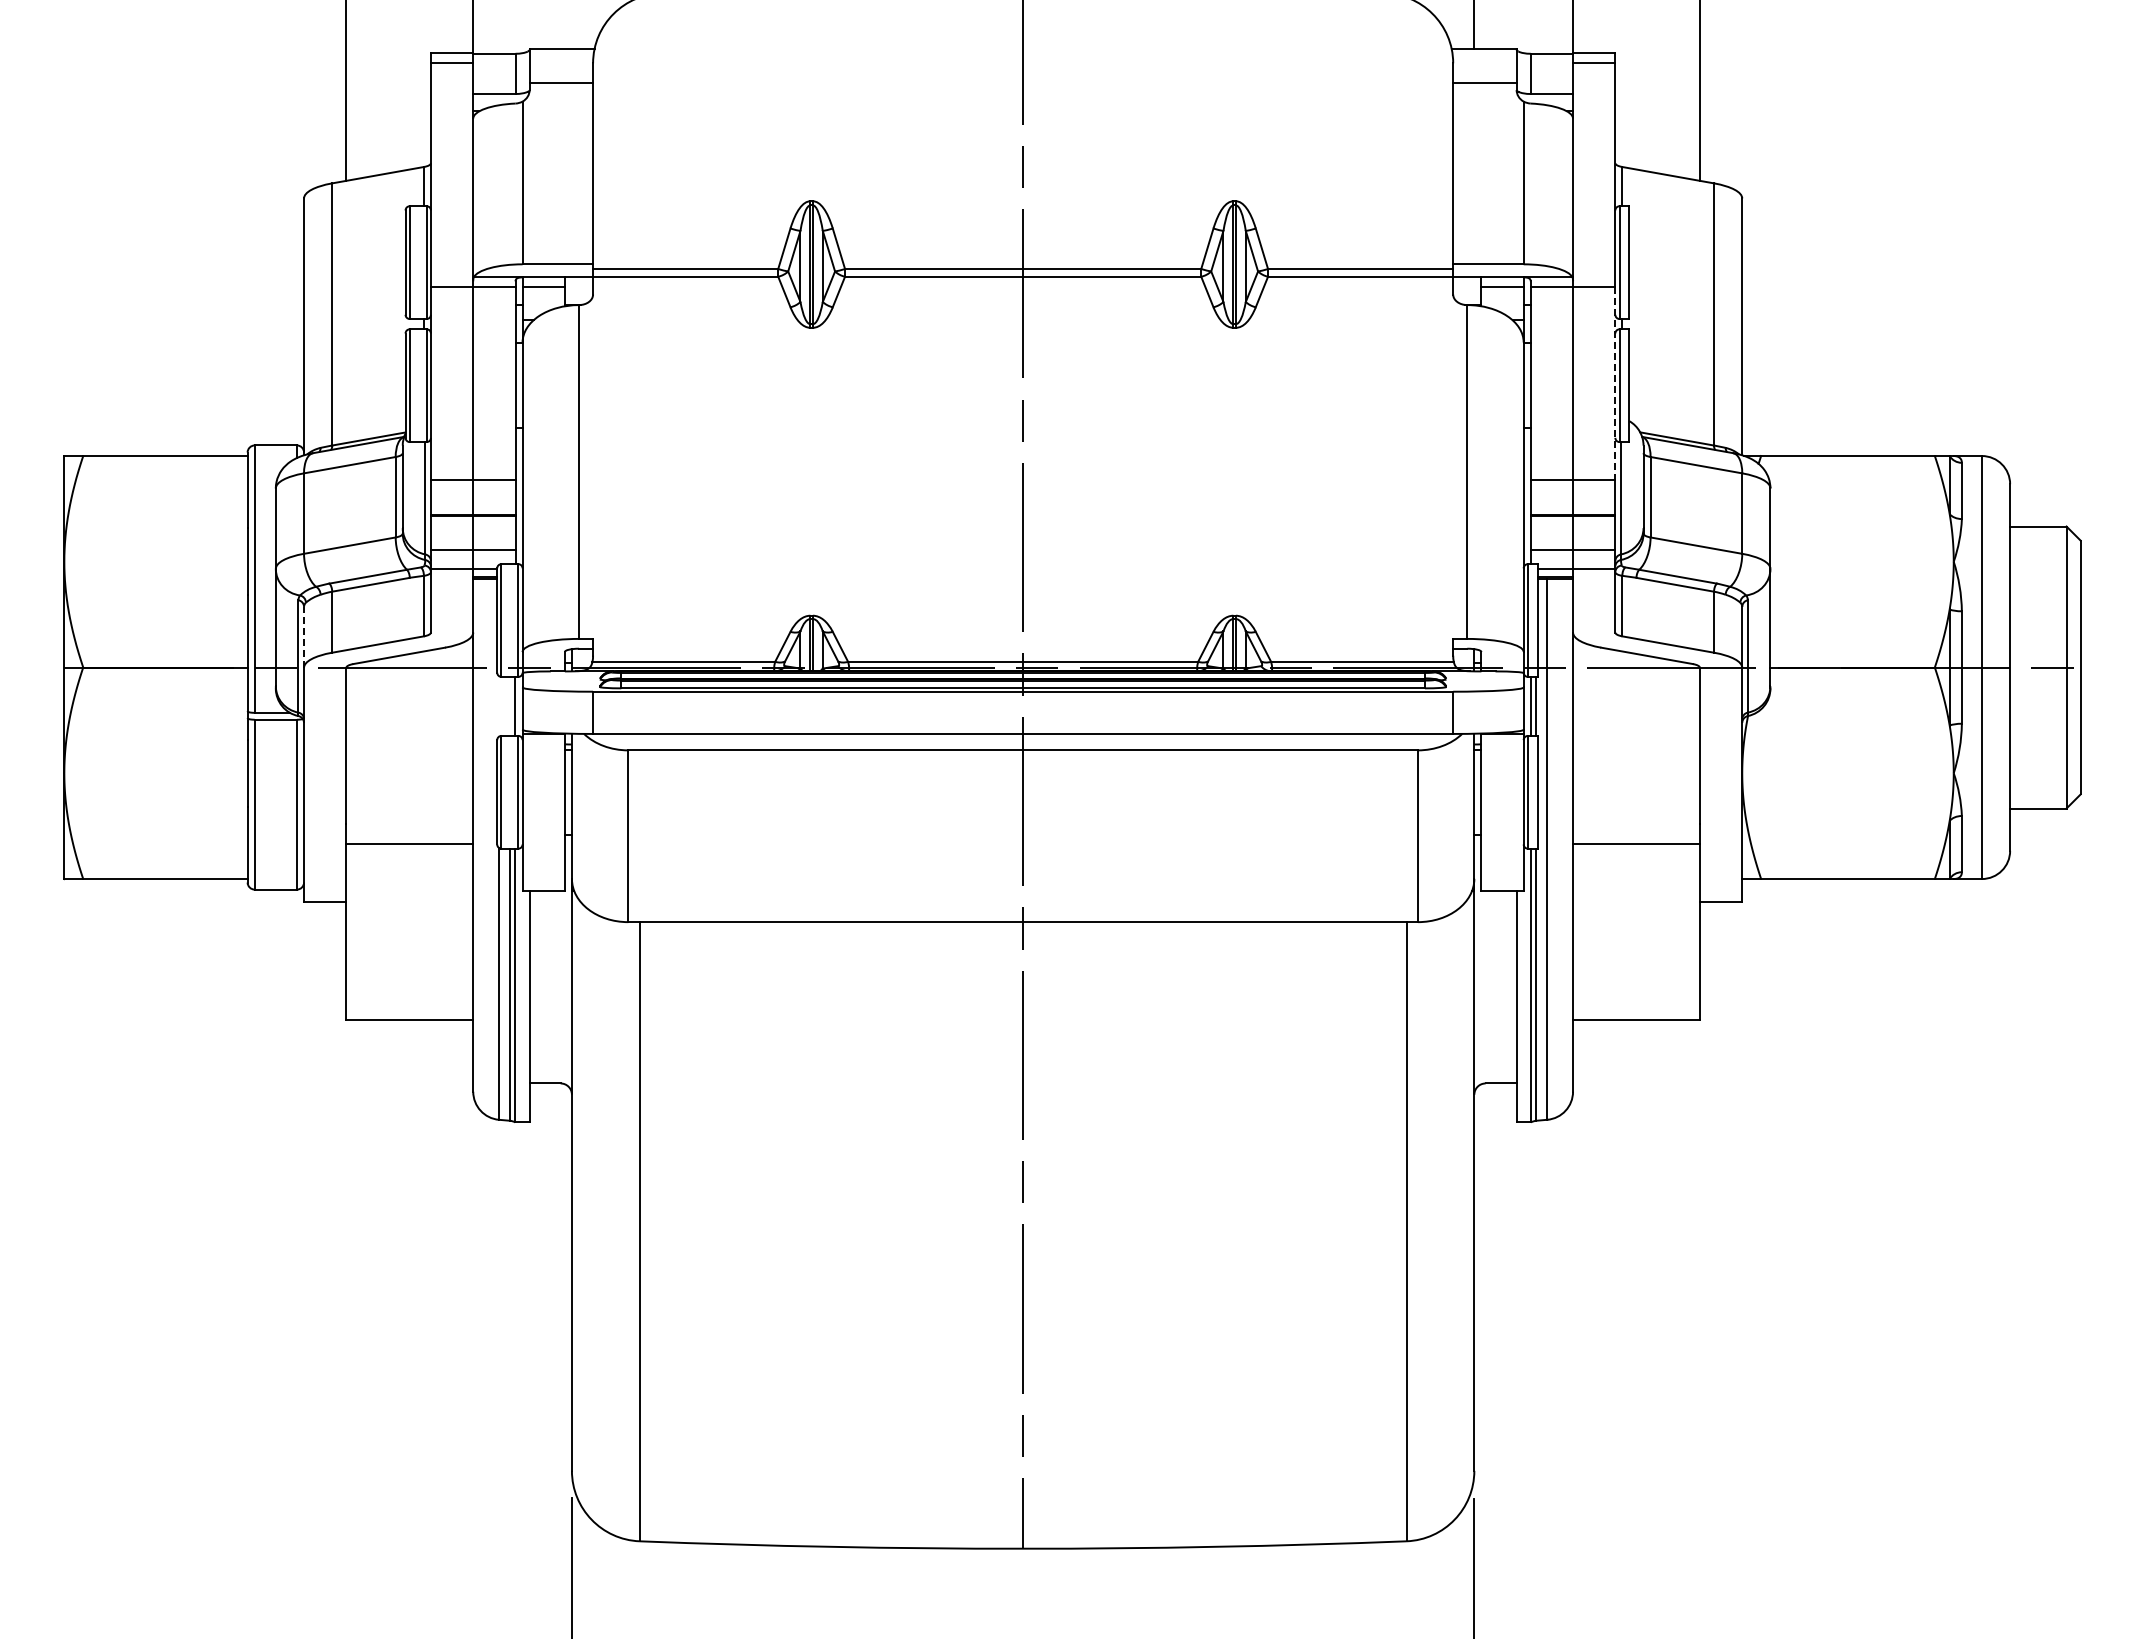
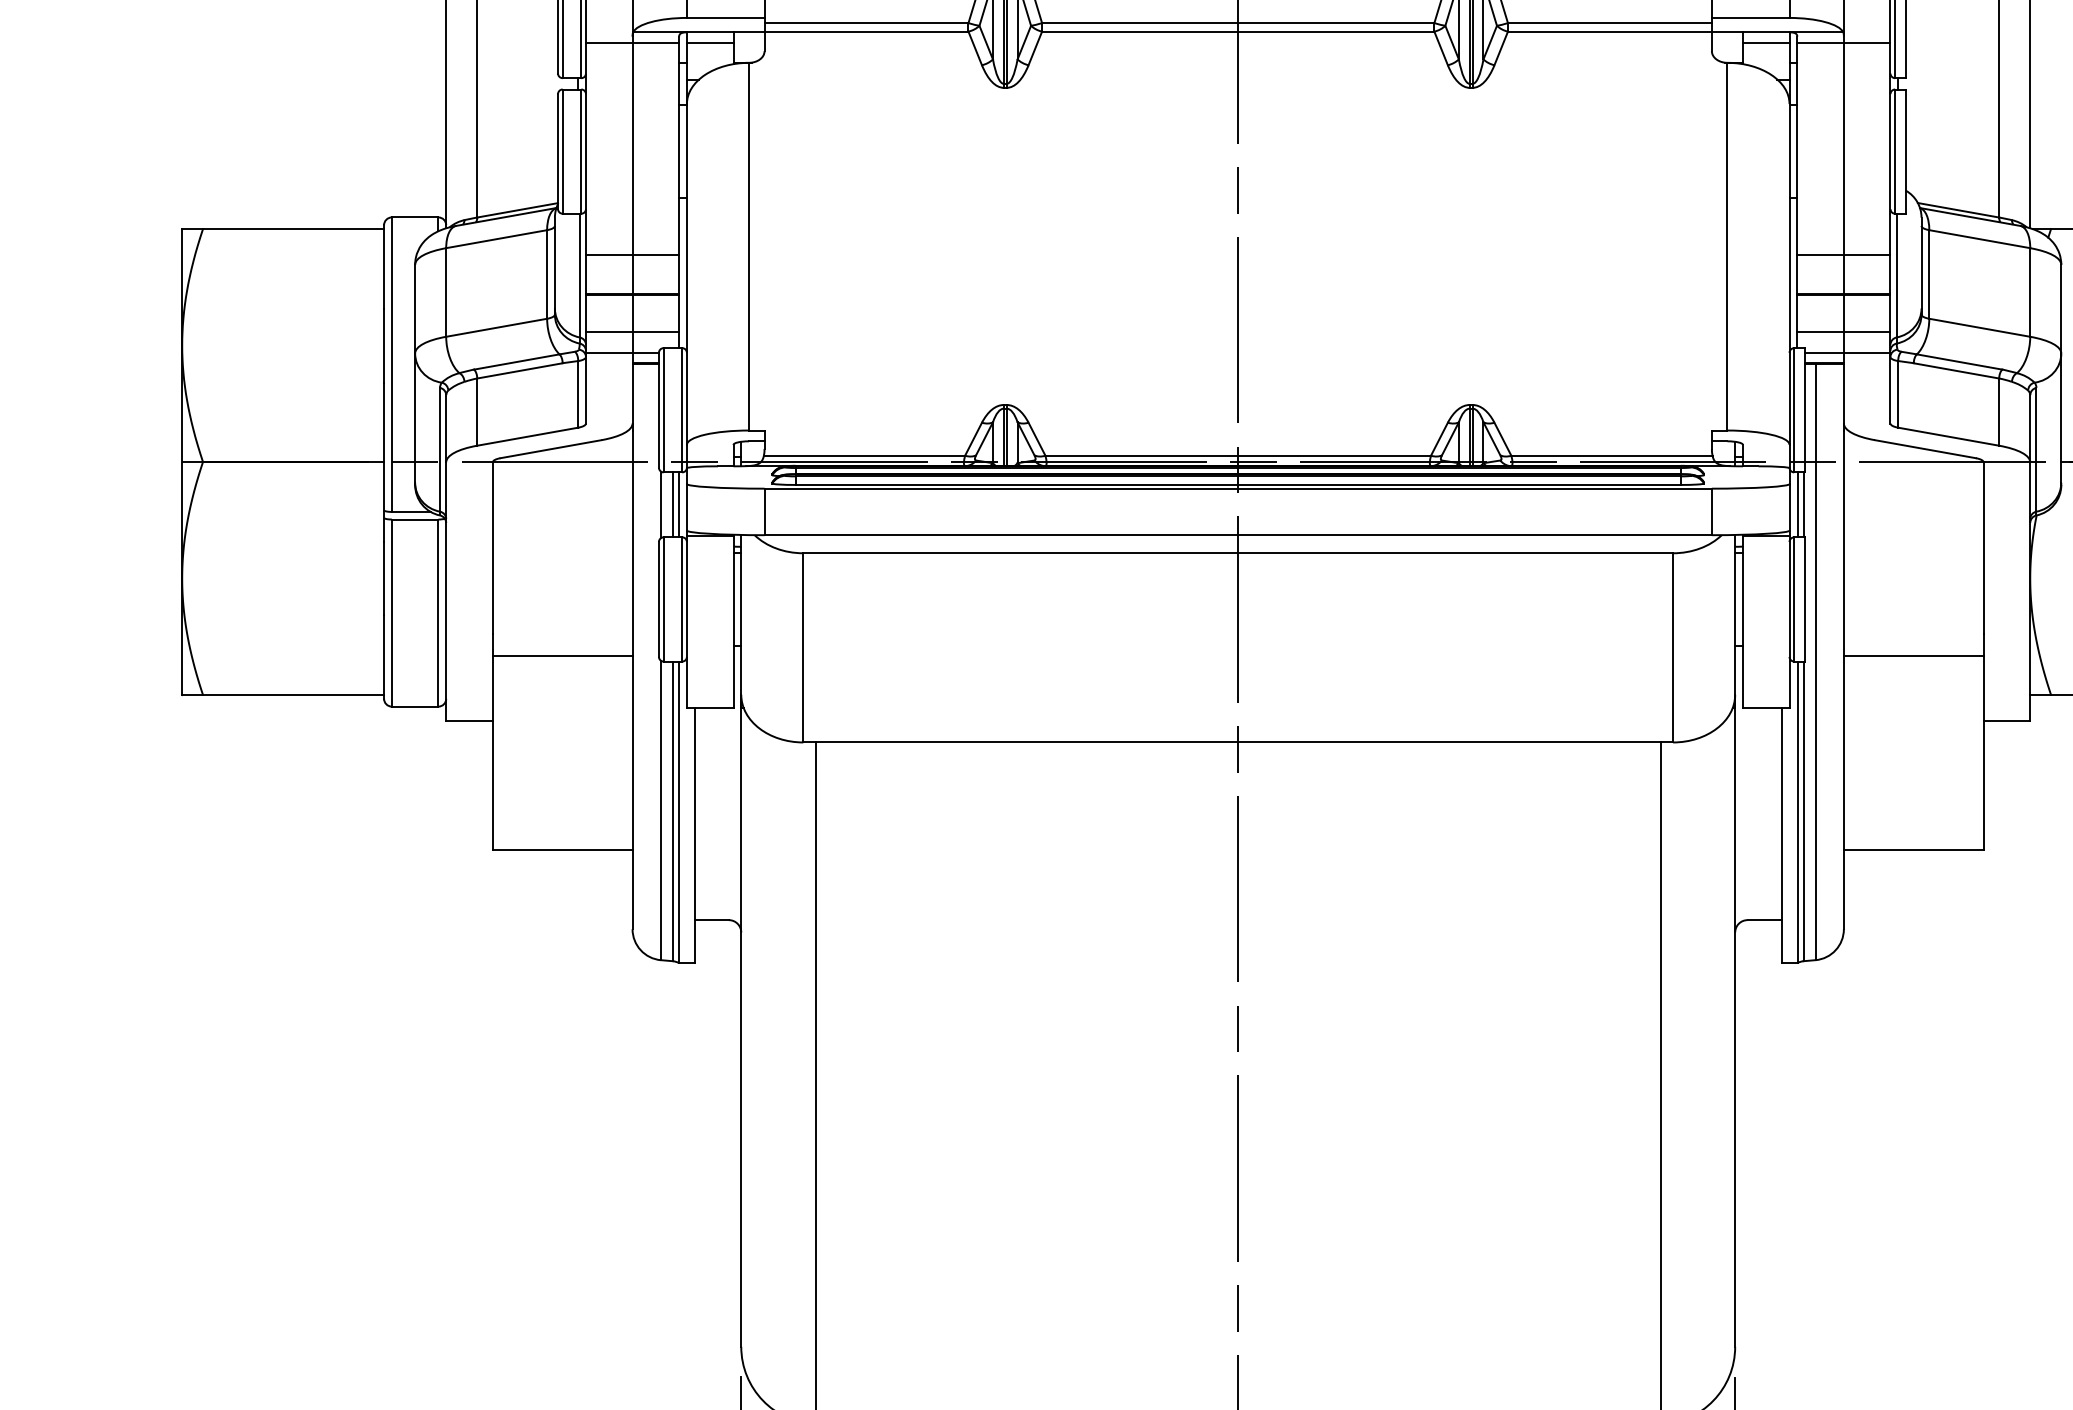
line: (1615, 383) -> (1890, 149), dashed -> solid
line: (304, 637) -> (446, 428), dashed -> solid
line: (509, 705) -> (672, 503), added
line: (498, 706) -> (660, 504), added

